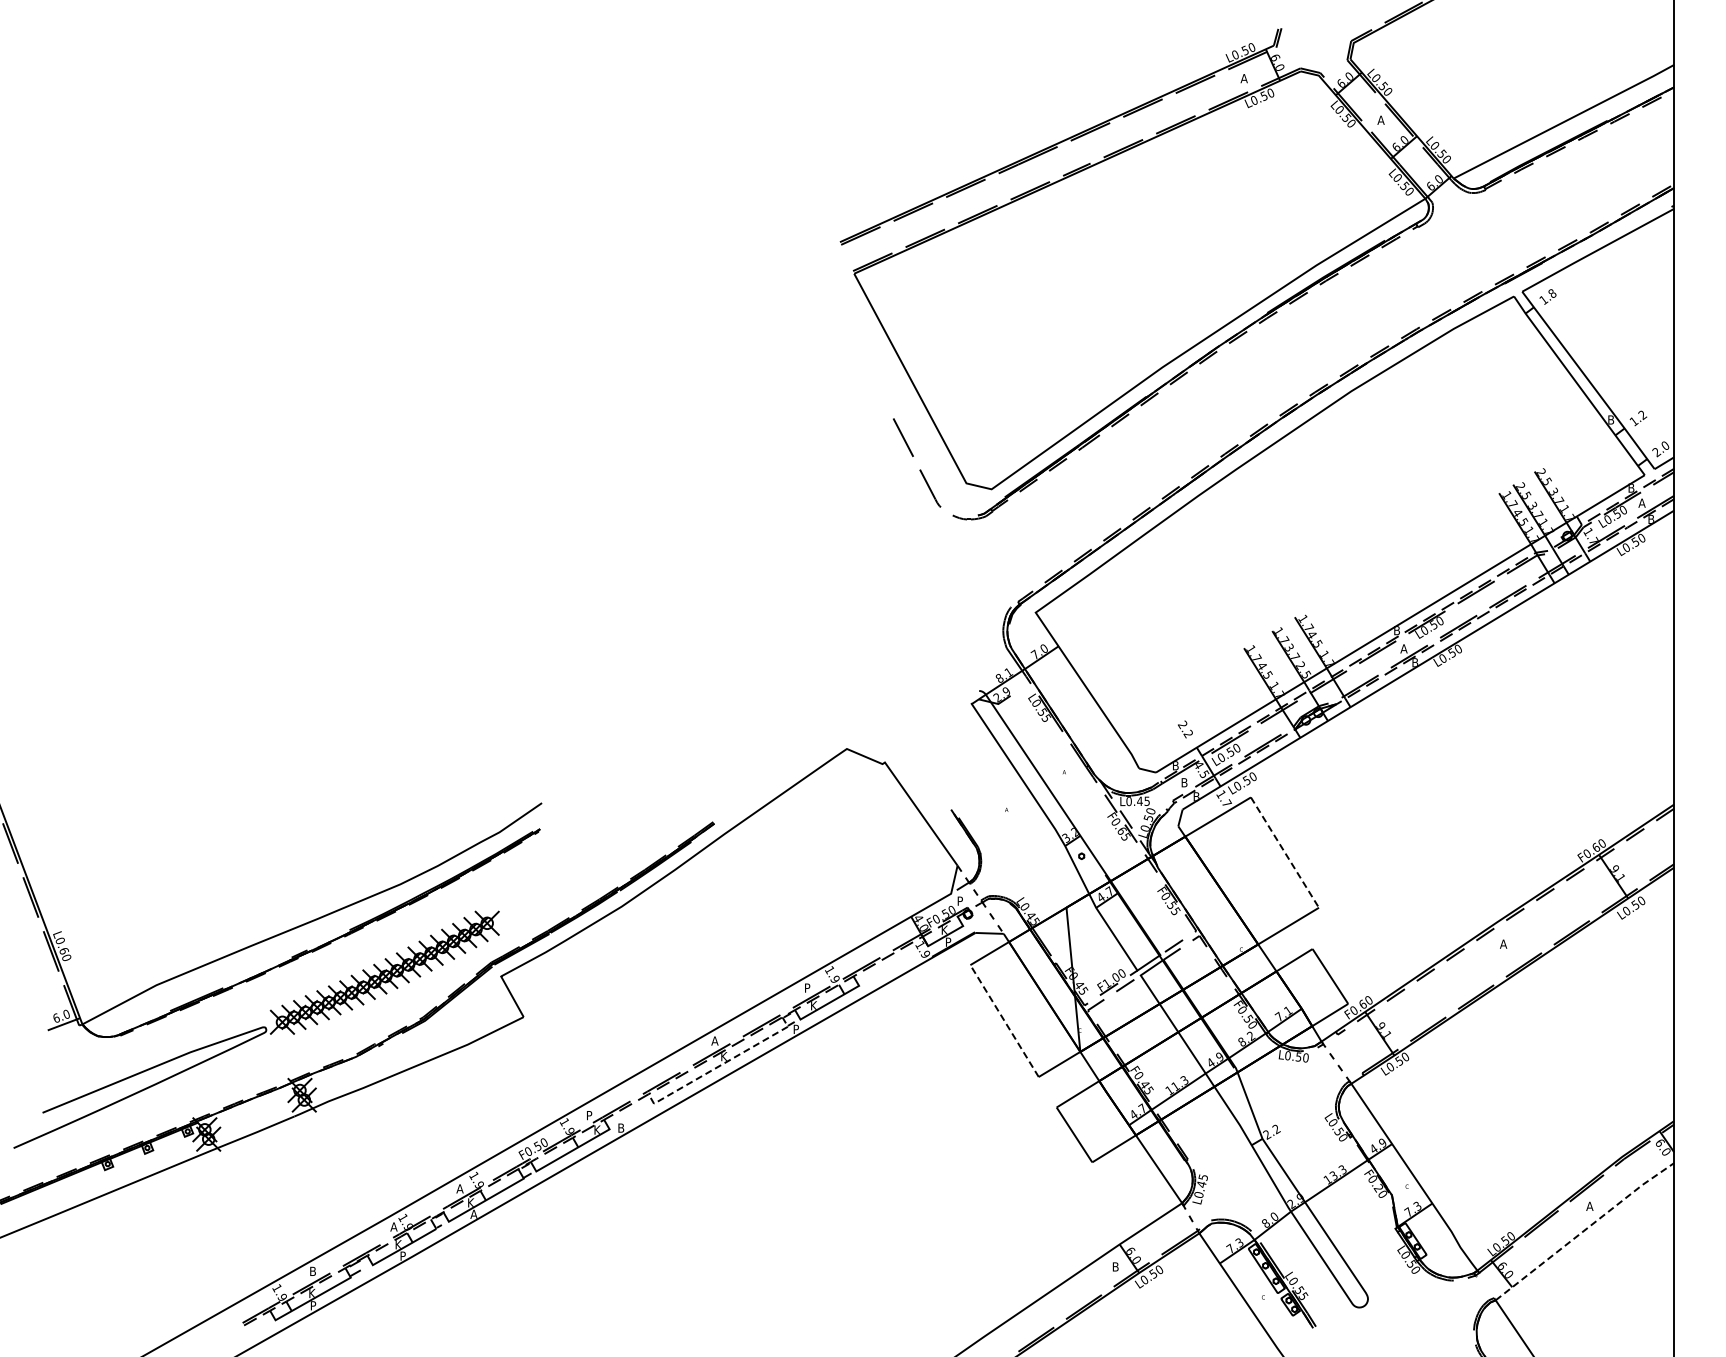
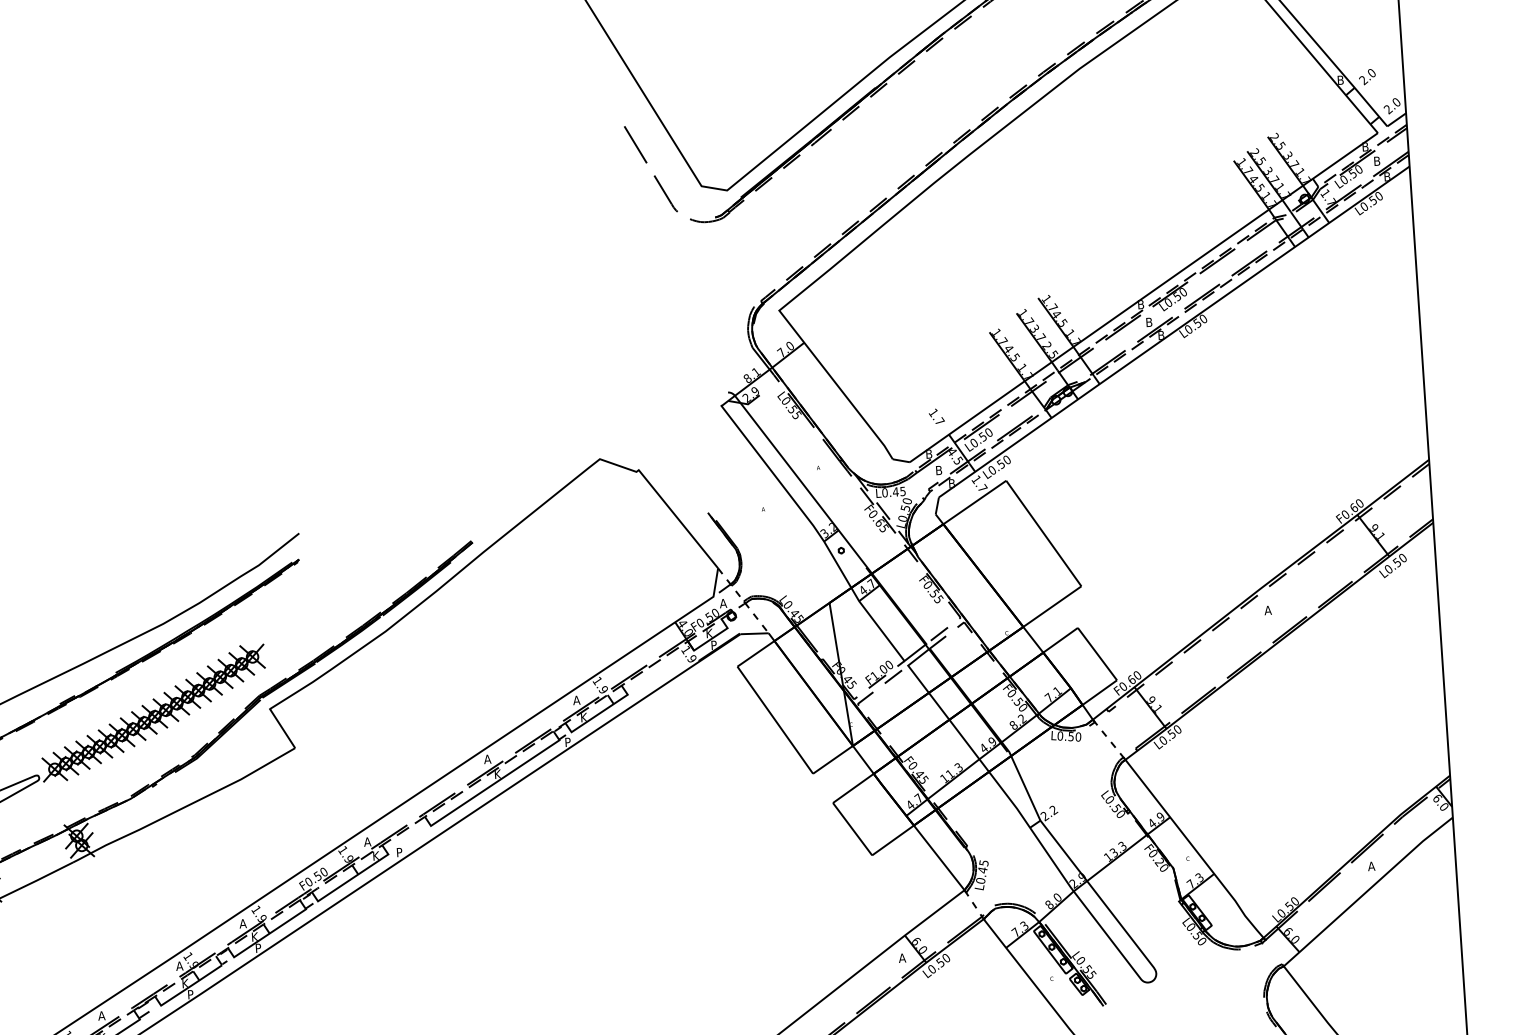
text: (1638, 418) -> (1367, 76), 1.2 -> 2.0
text: (1641, 502) -> (1376, 160), A -> B
text: (1403, 648) -> (1148, 322), A -> B
text: (1185, 729) -> (936, 417), 2.2 -> 1.7
line: (1284, 852) -> (1043, 533), dashed -> solid
text: (960, 900) -> (723, 602), P -> A
text: (807, 987) -> (576, 699), P -> A
line: (1004, 1021) -> (775, 720), dashed -> solid
line: (720, 1065) -> (494, 783), dashed -> solid
text: (589, 1115) -> (367, 841), P -> A
text: (621, 1127) -> (400, 851), B -> P
text: (473, 1213) -> (258, 947), A -> P
line: (1584, 1230) -> (1367, 890), dashed -> solid
text: (1115, 1266) -> (902, 957), B -> A
text: (312, 1270) -> (101, 1014), B -> A

